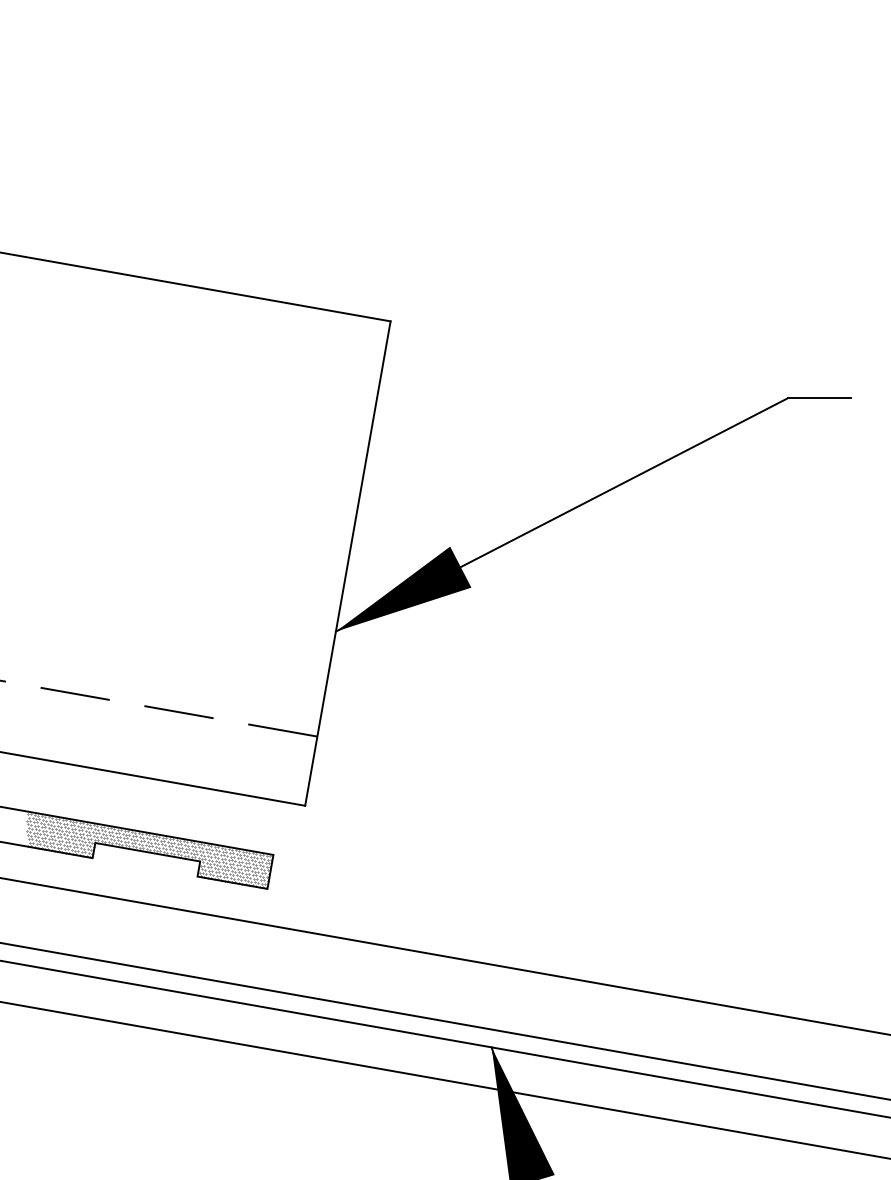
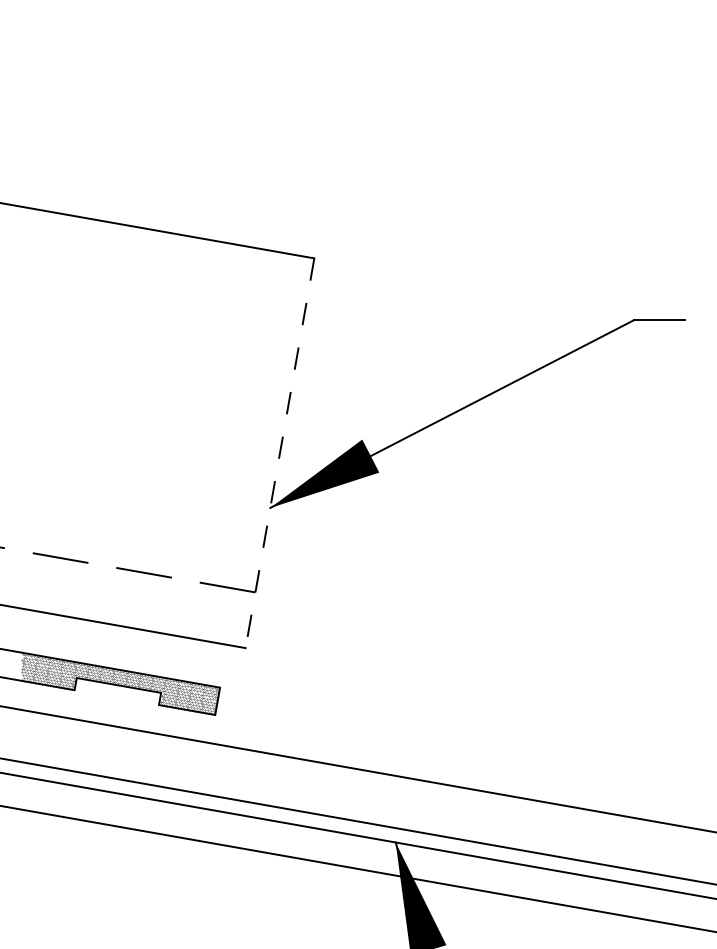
line: (347, 563) -> (279, 453), solid -> dashed

